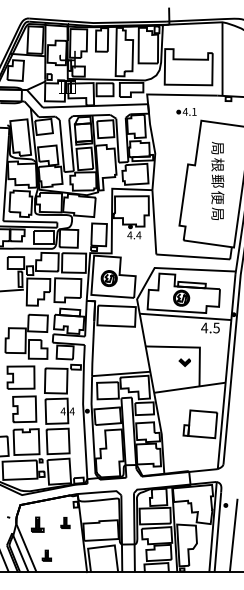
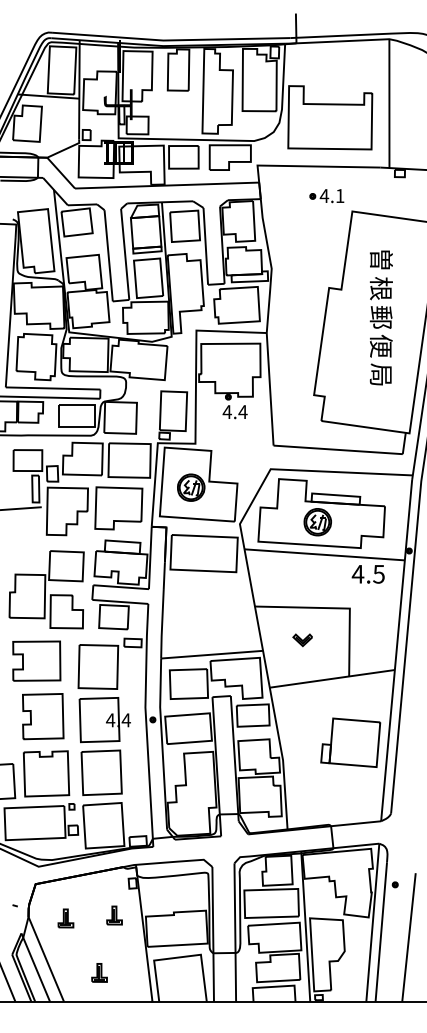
text: (217, 147) -> (380, 258), 局 -> 曽
part: (184, 362) -> (301, 639), moved
part: (37, 524) -> (65, 918), size x0.71
part: (46, 555) -> (98, 972), moved

